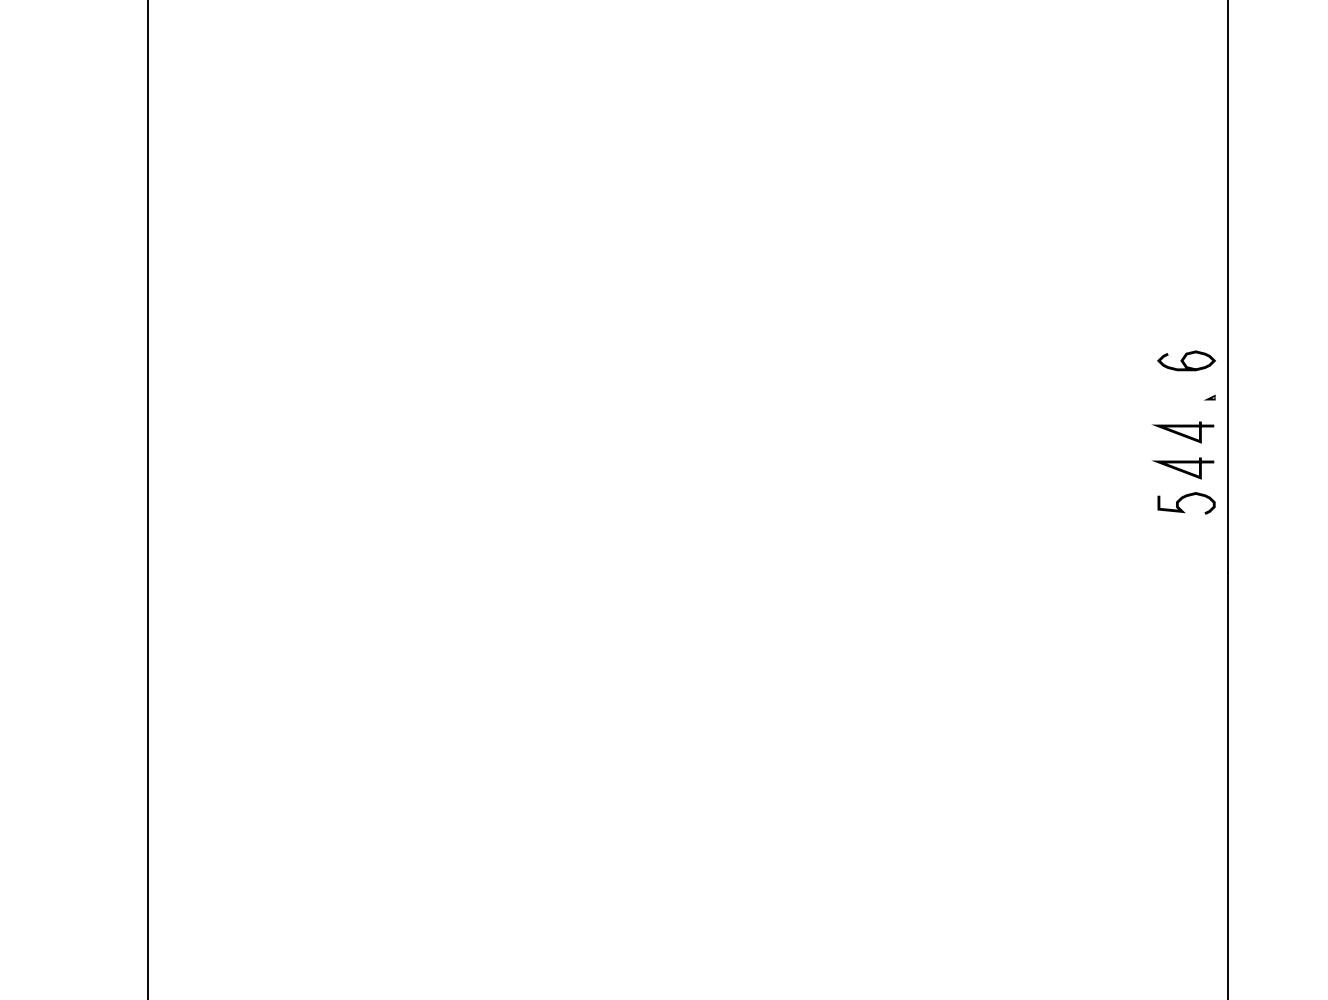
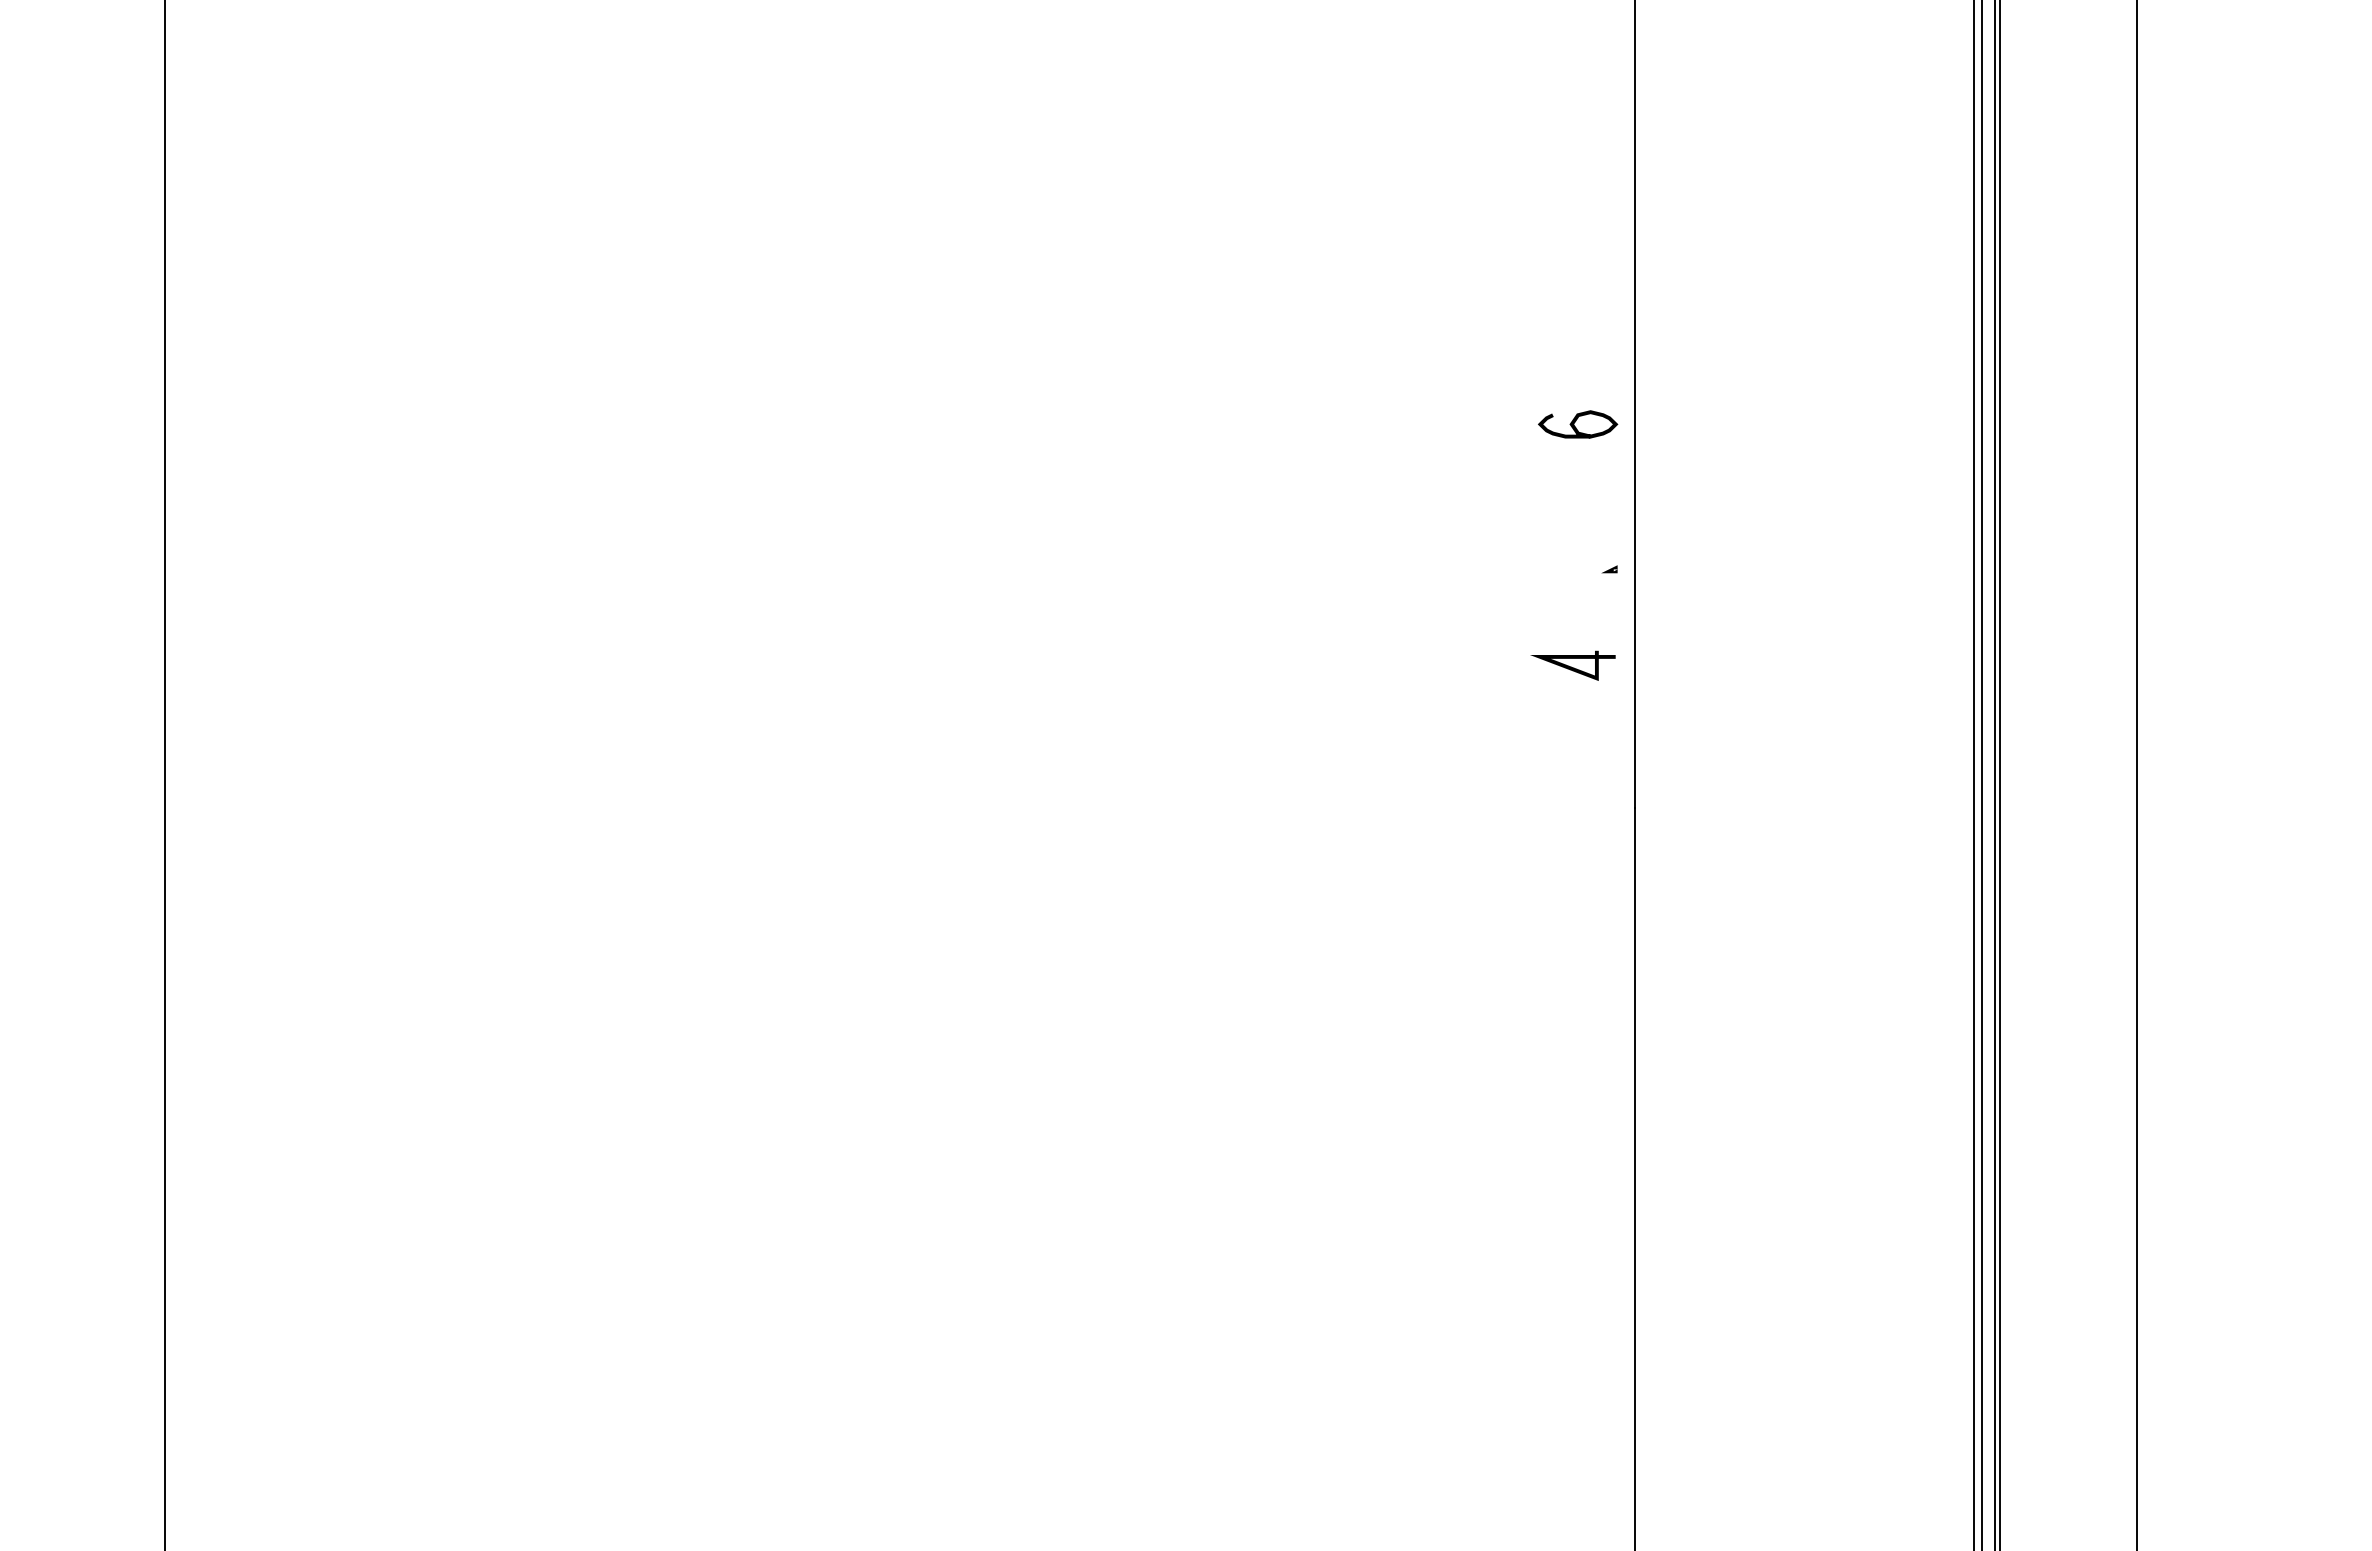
curve: (1185, 358) -> (1576, 421), moved
line: (1181, 432) -> (1571, 617), removed
curve: (1184, 498) -> (1575, 706), removed

